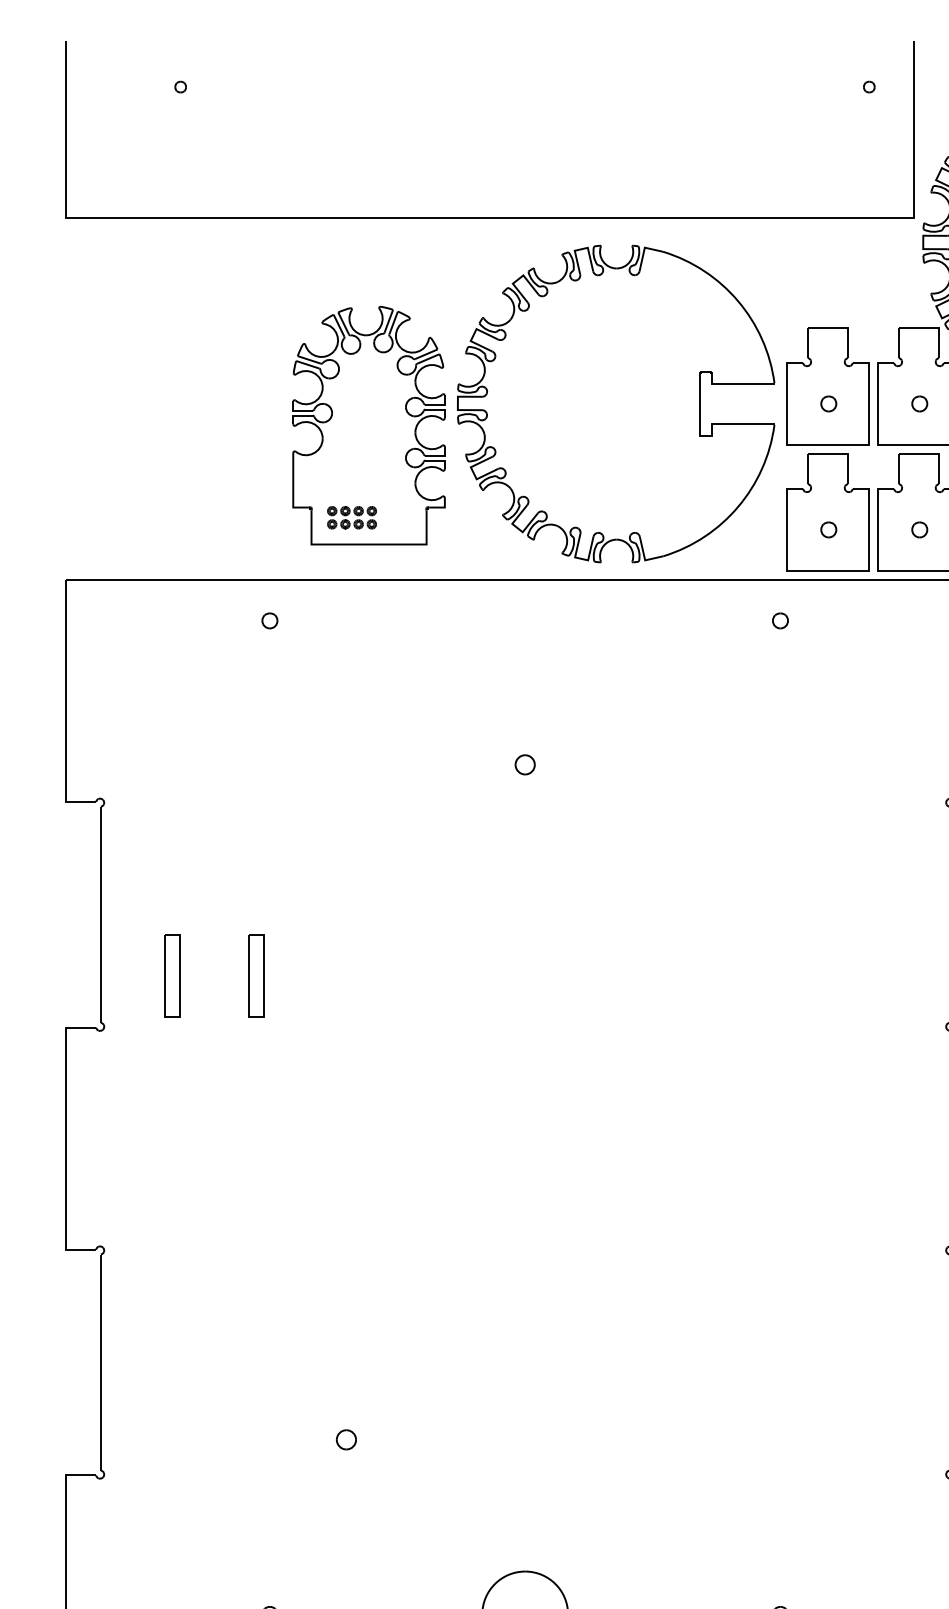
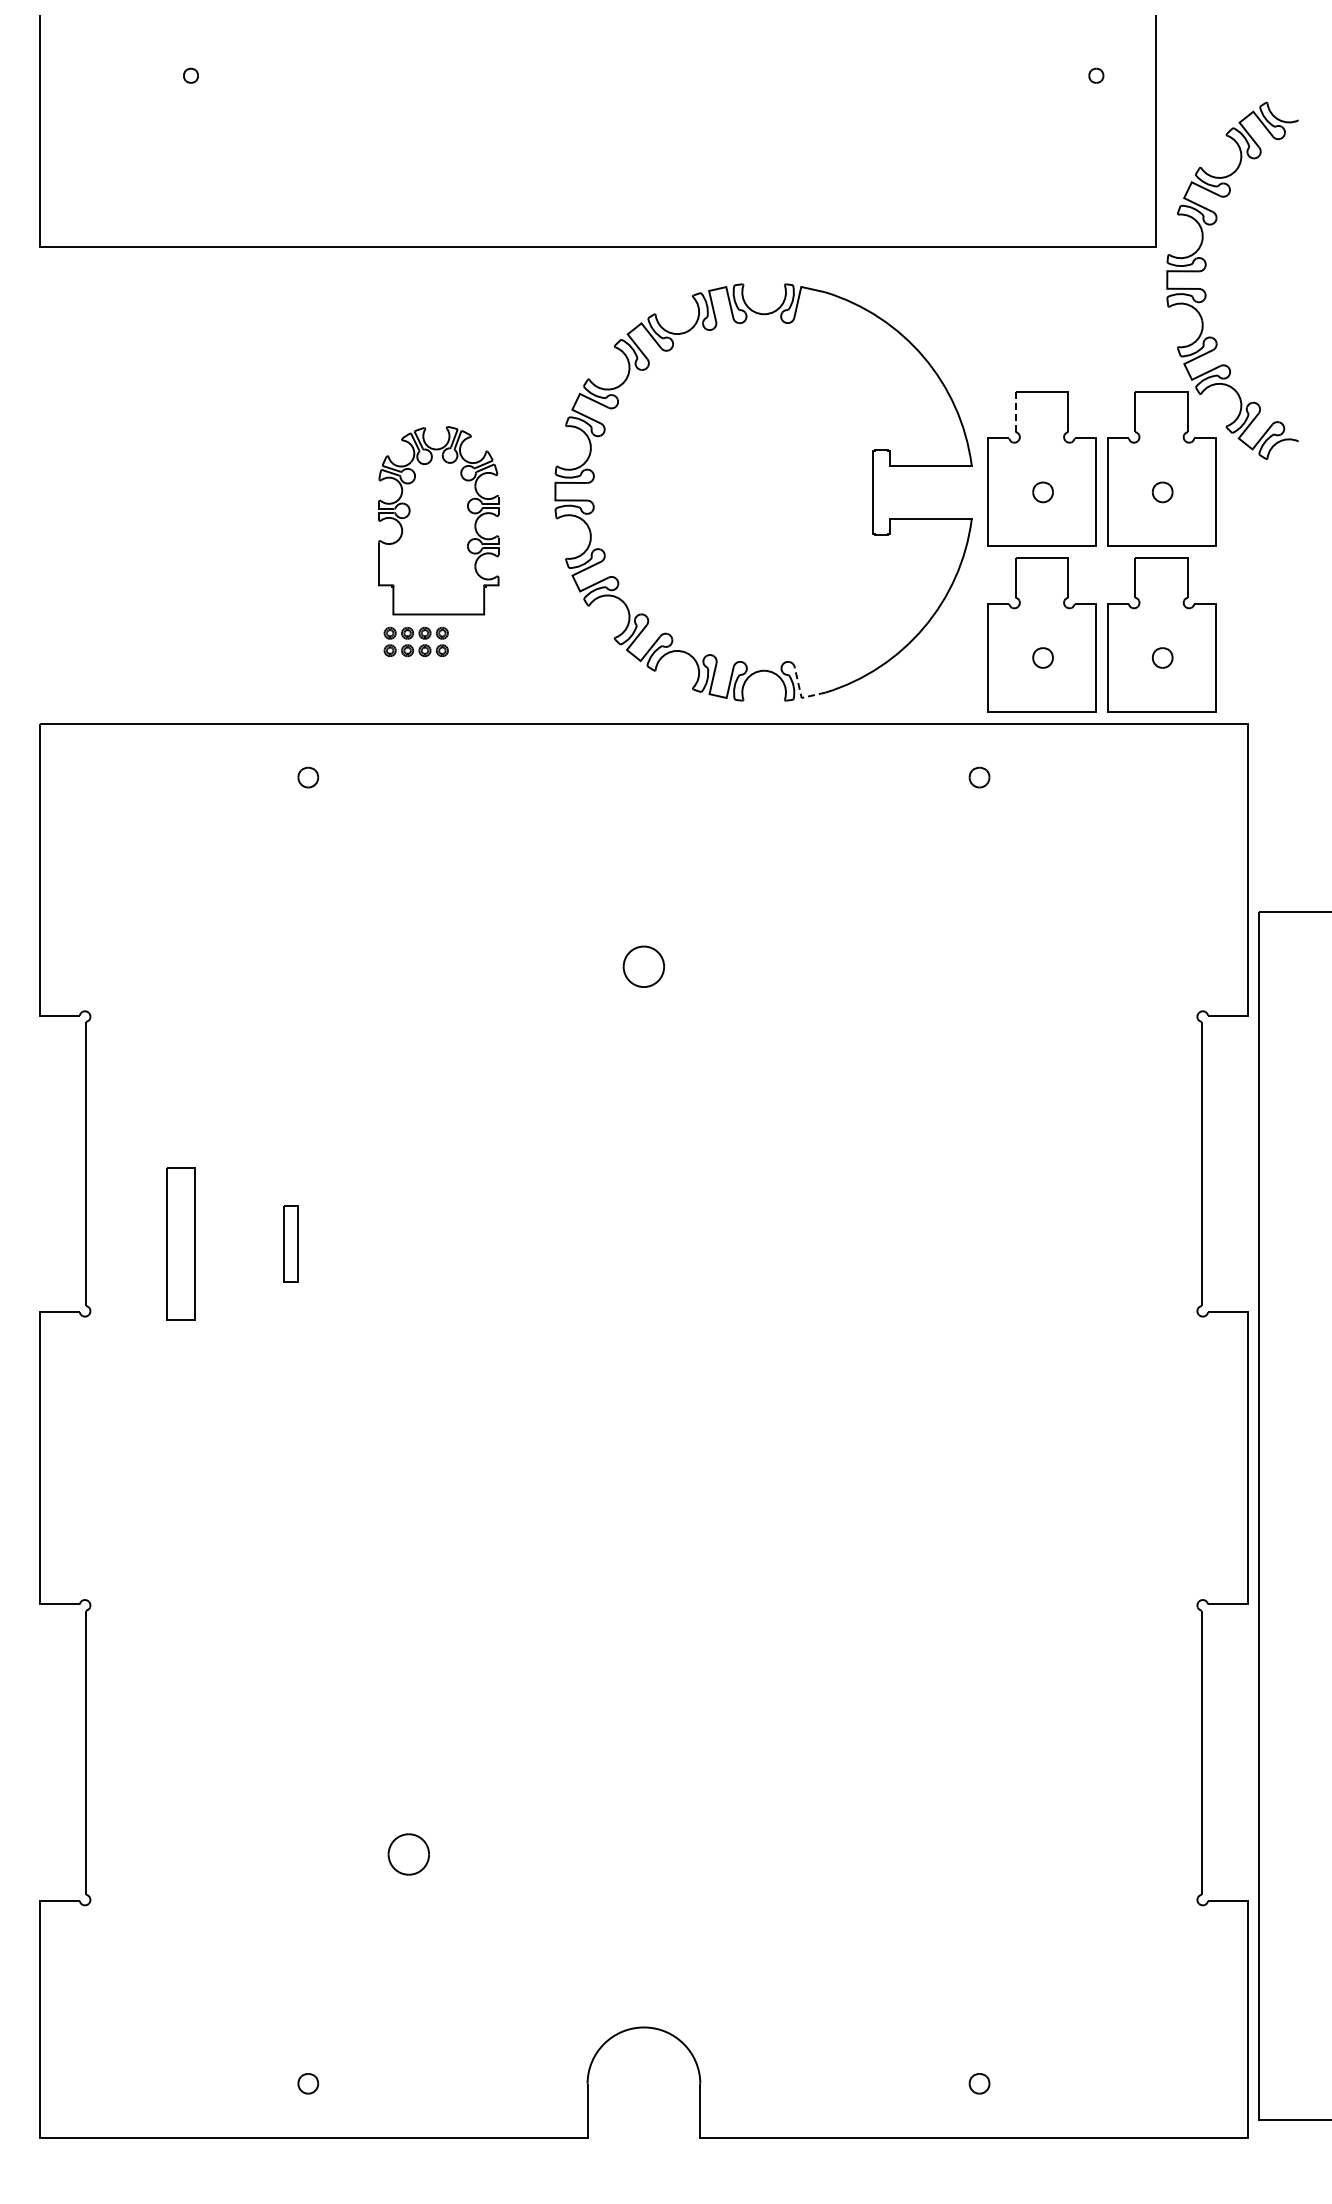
line: (807, 343) -> (1015, 412), solid -> dashed
part: (368, 425) -> (438, 520), size x0.6
line: (645, 558) -> (801, 695), solid -> dashed
part: (524, 764) -> (643, 966), size x1.6
part: (172, 975) -> (180, 1243), size x1.4
part: (256, 975) -> (290, 1243), size x0.7
part: (346, 1439) -> (408, 1853), size x1.6

